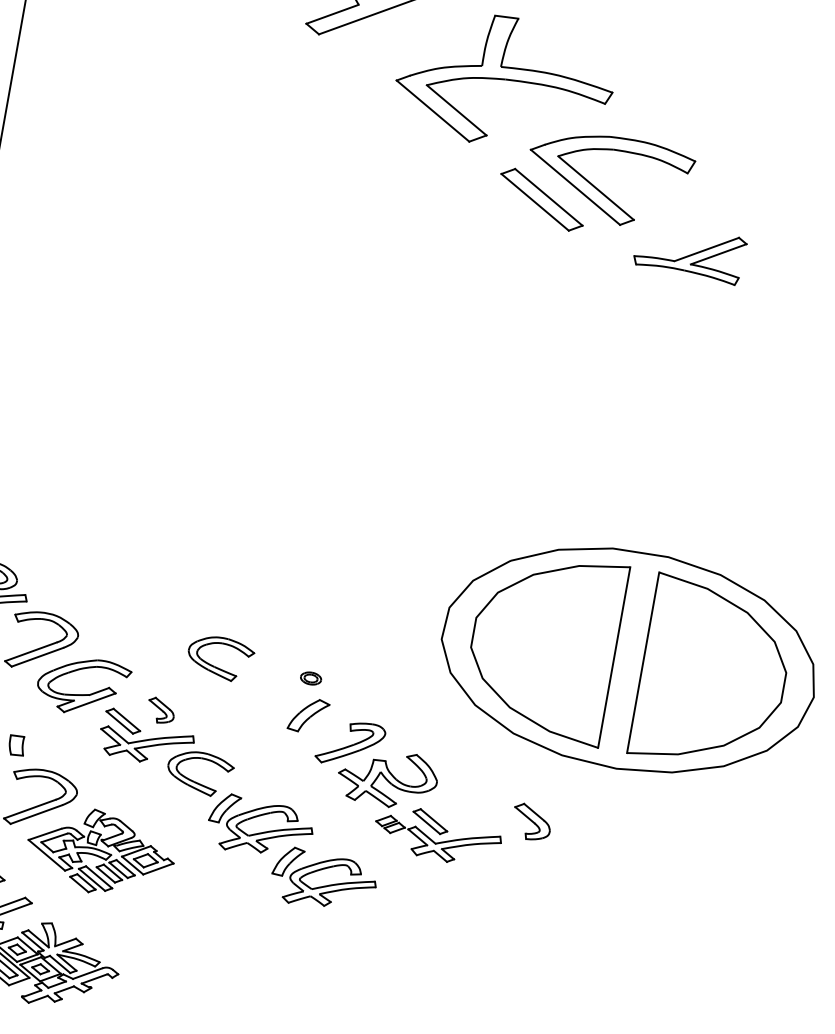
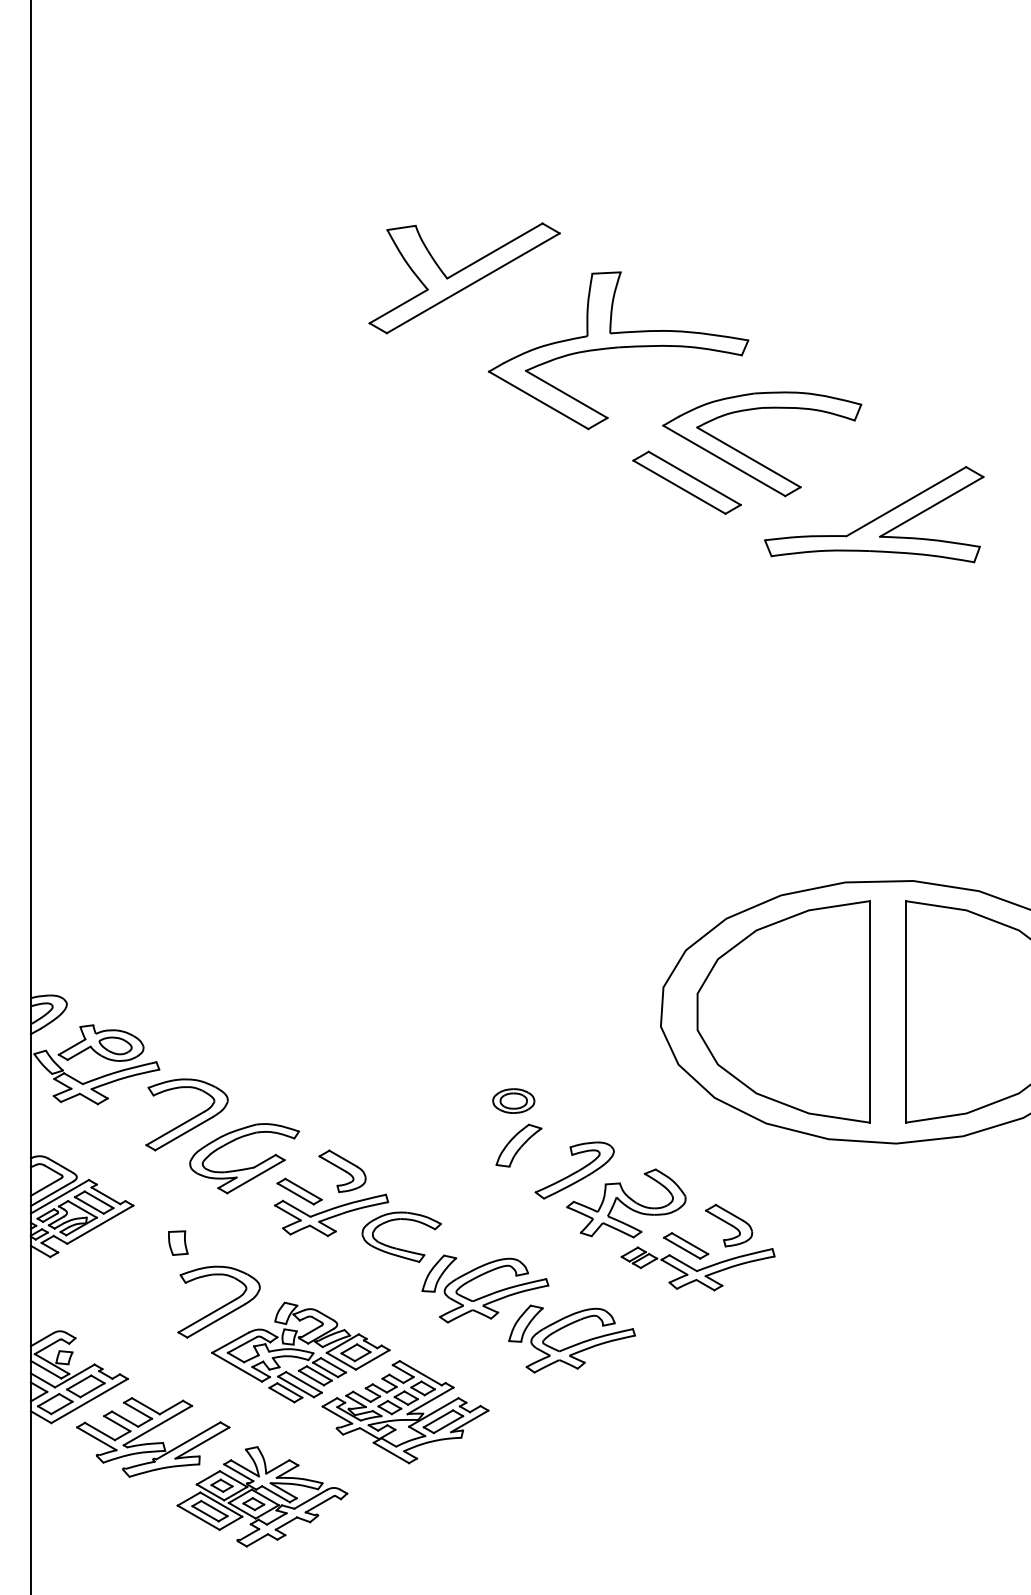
part: (690, 252) -> (874, 514), size x1.67
part: (217, 667) -> (400, 1107), removed
part: (310, 678) -> (513, 1100), size x1.67
part: (161, 711) -> (342, 1171), size x1.43
part: (532, 822) -> (729, 1225), moved
part: (177, 916) -> (405, 1412), added

